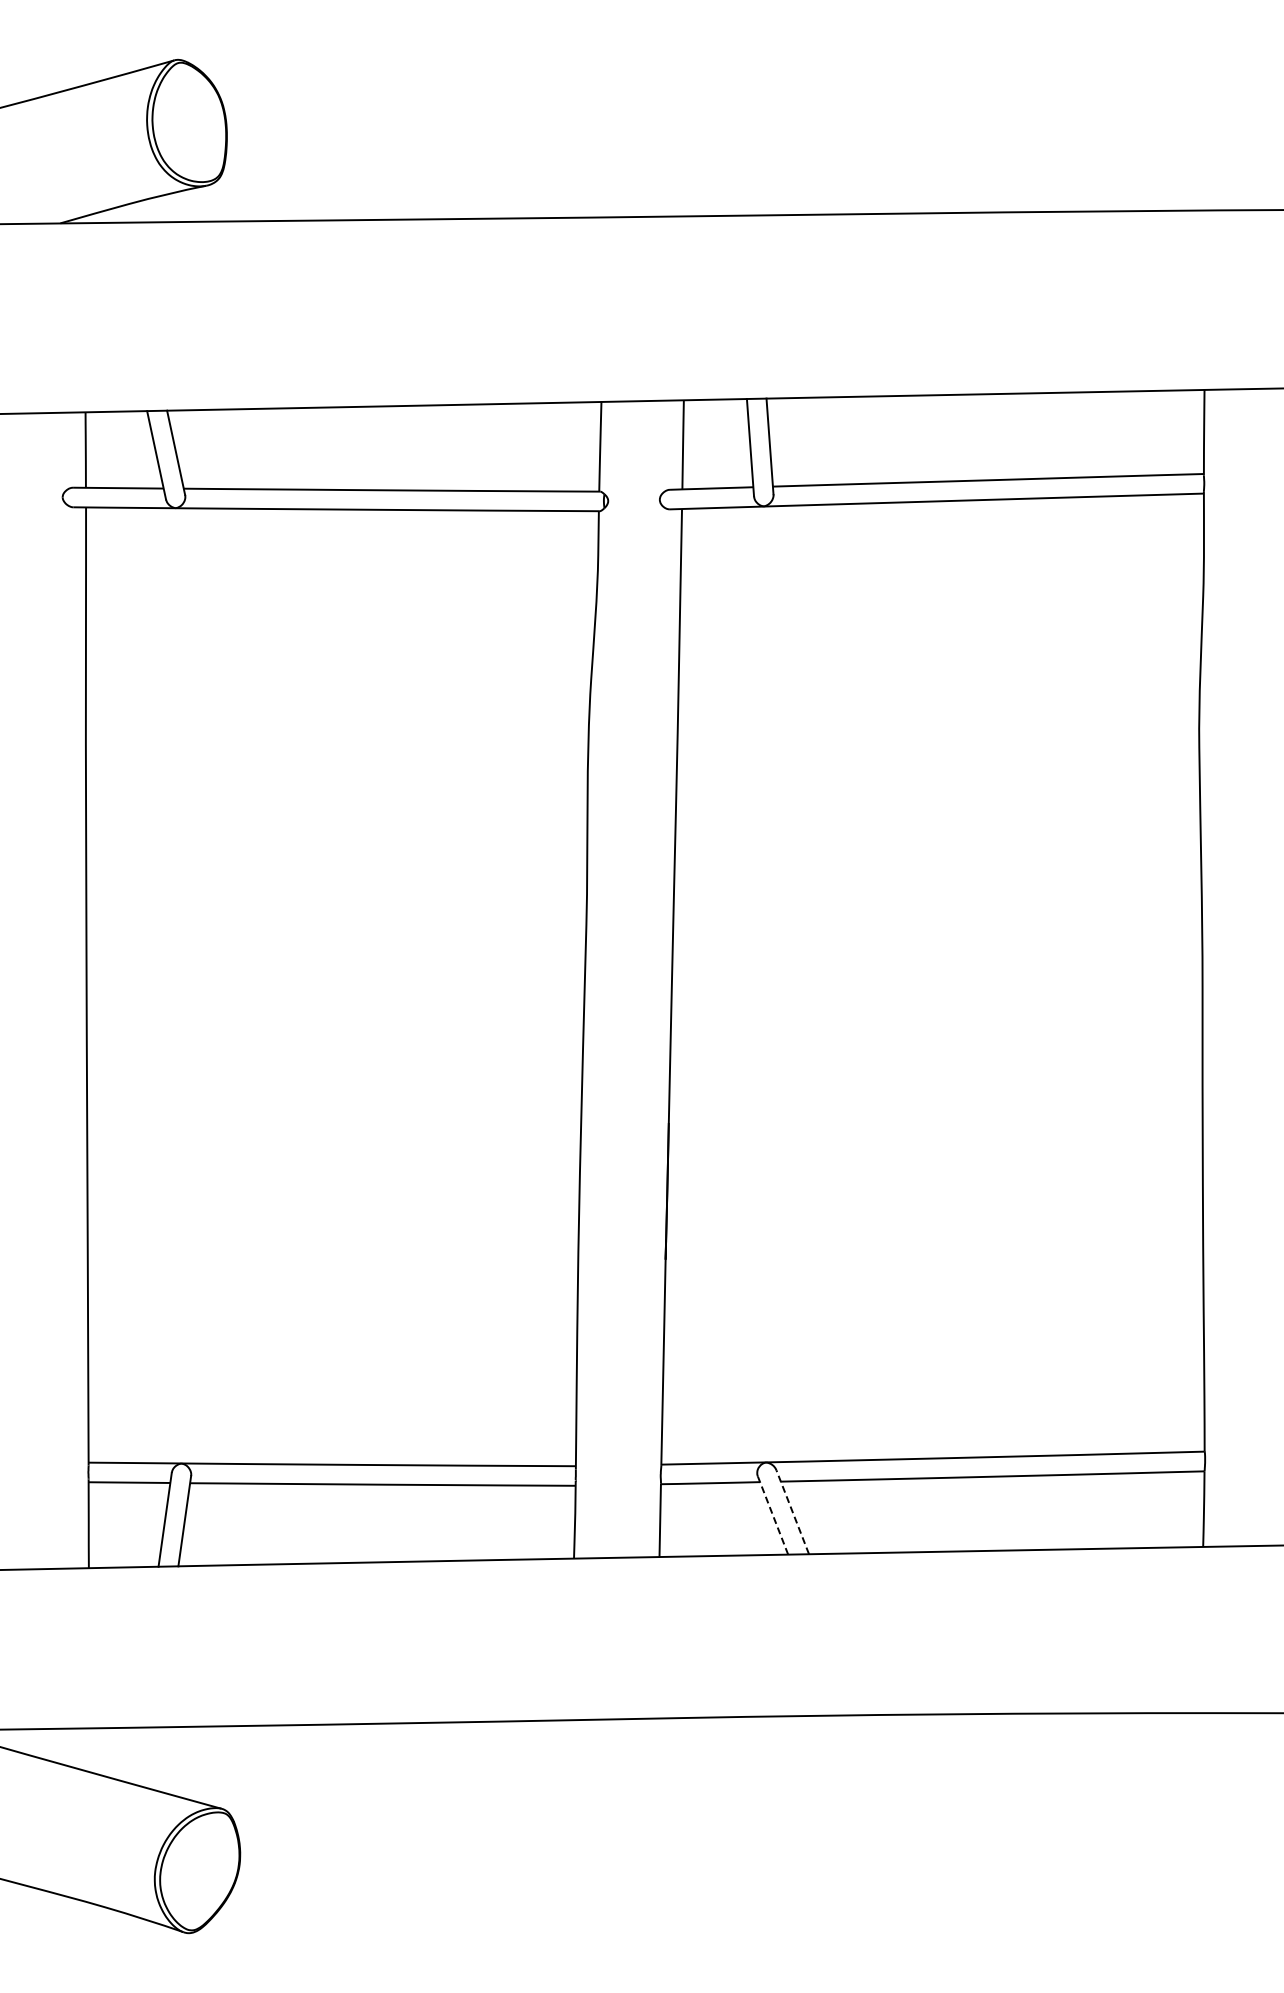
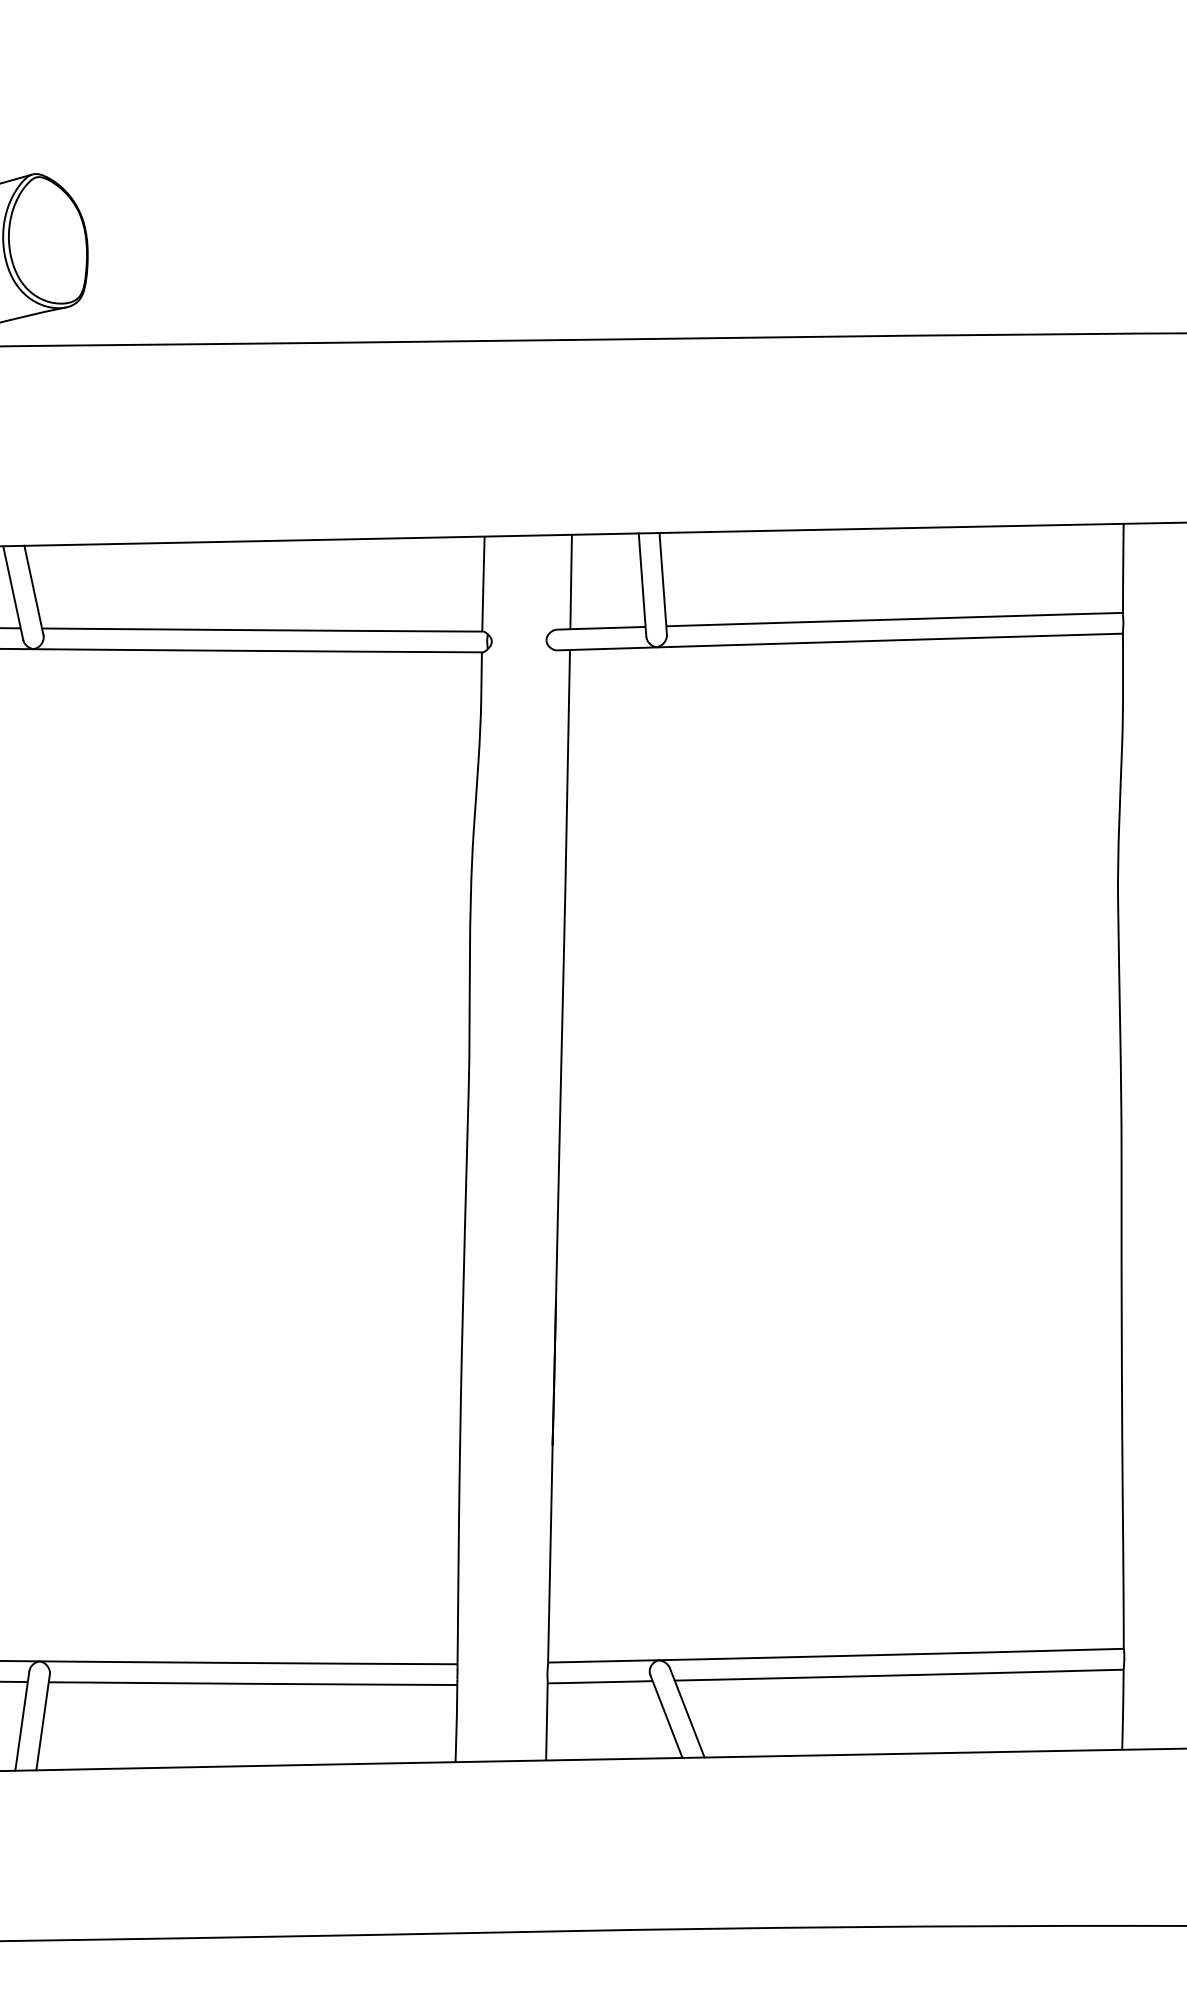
line: (792, 1512) -> (687, 1713), dashed -> solid
line: (773, 1515) -> (666, 1716), dashed -> solid

